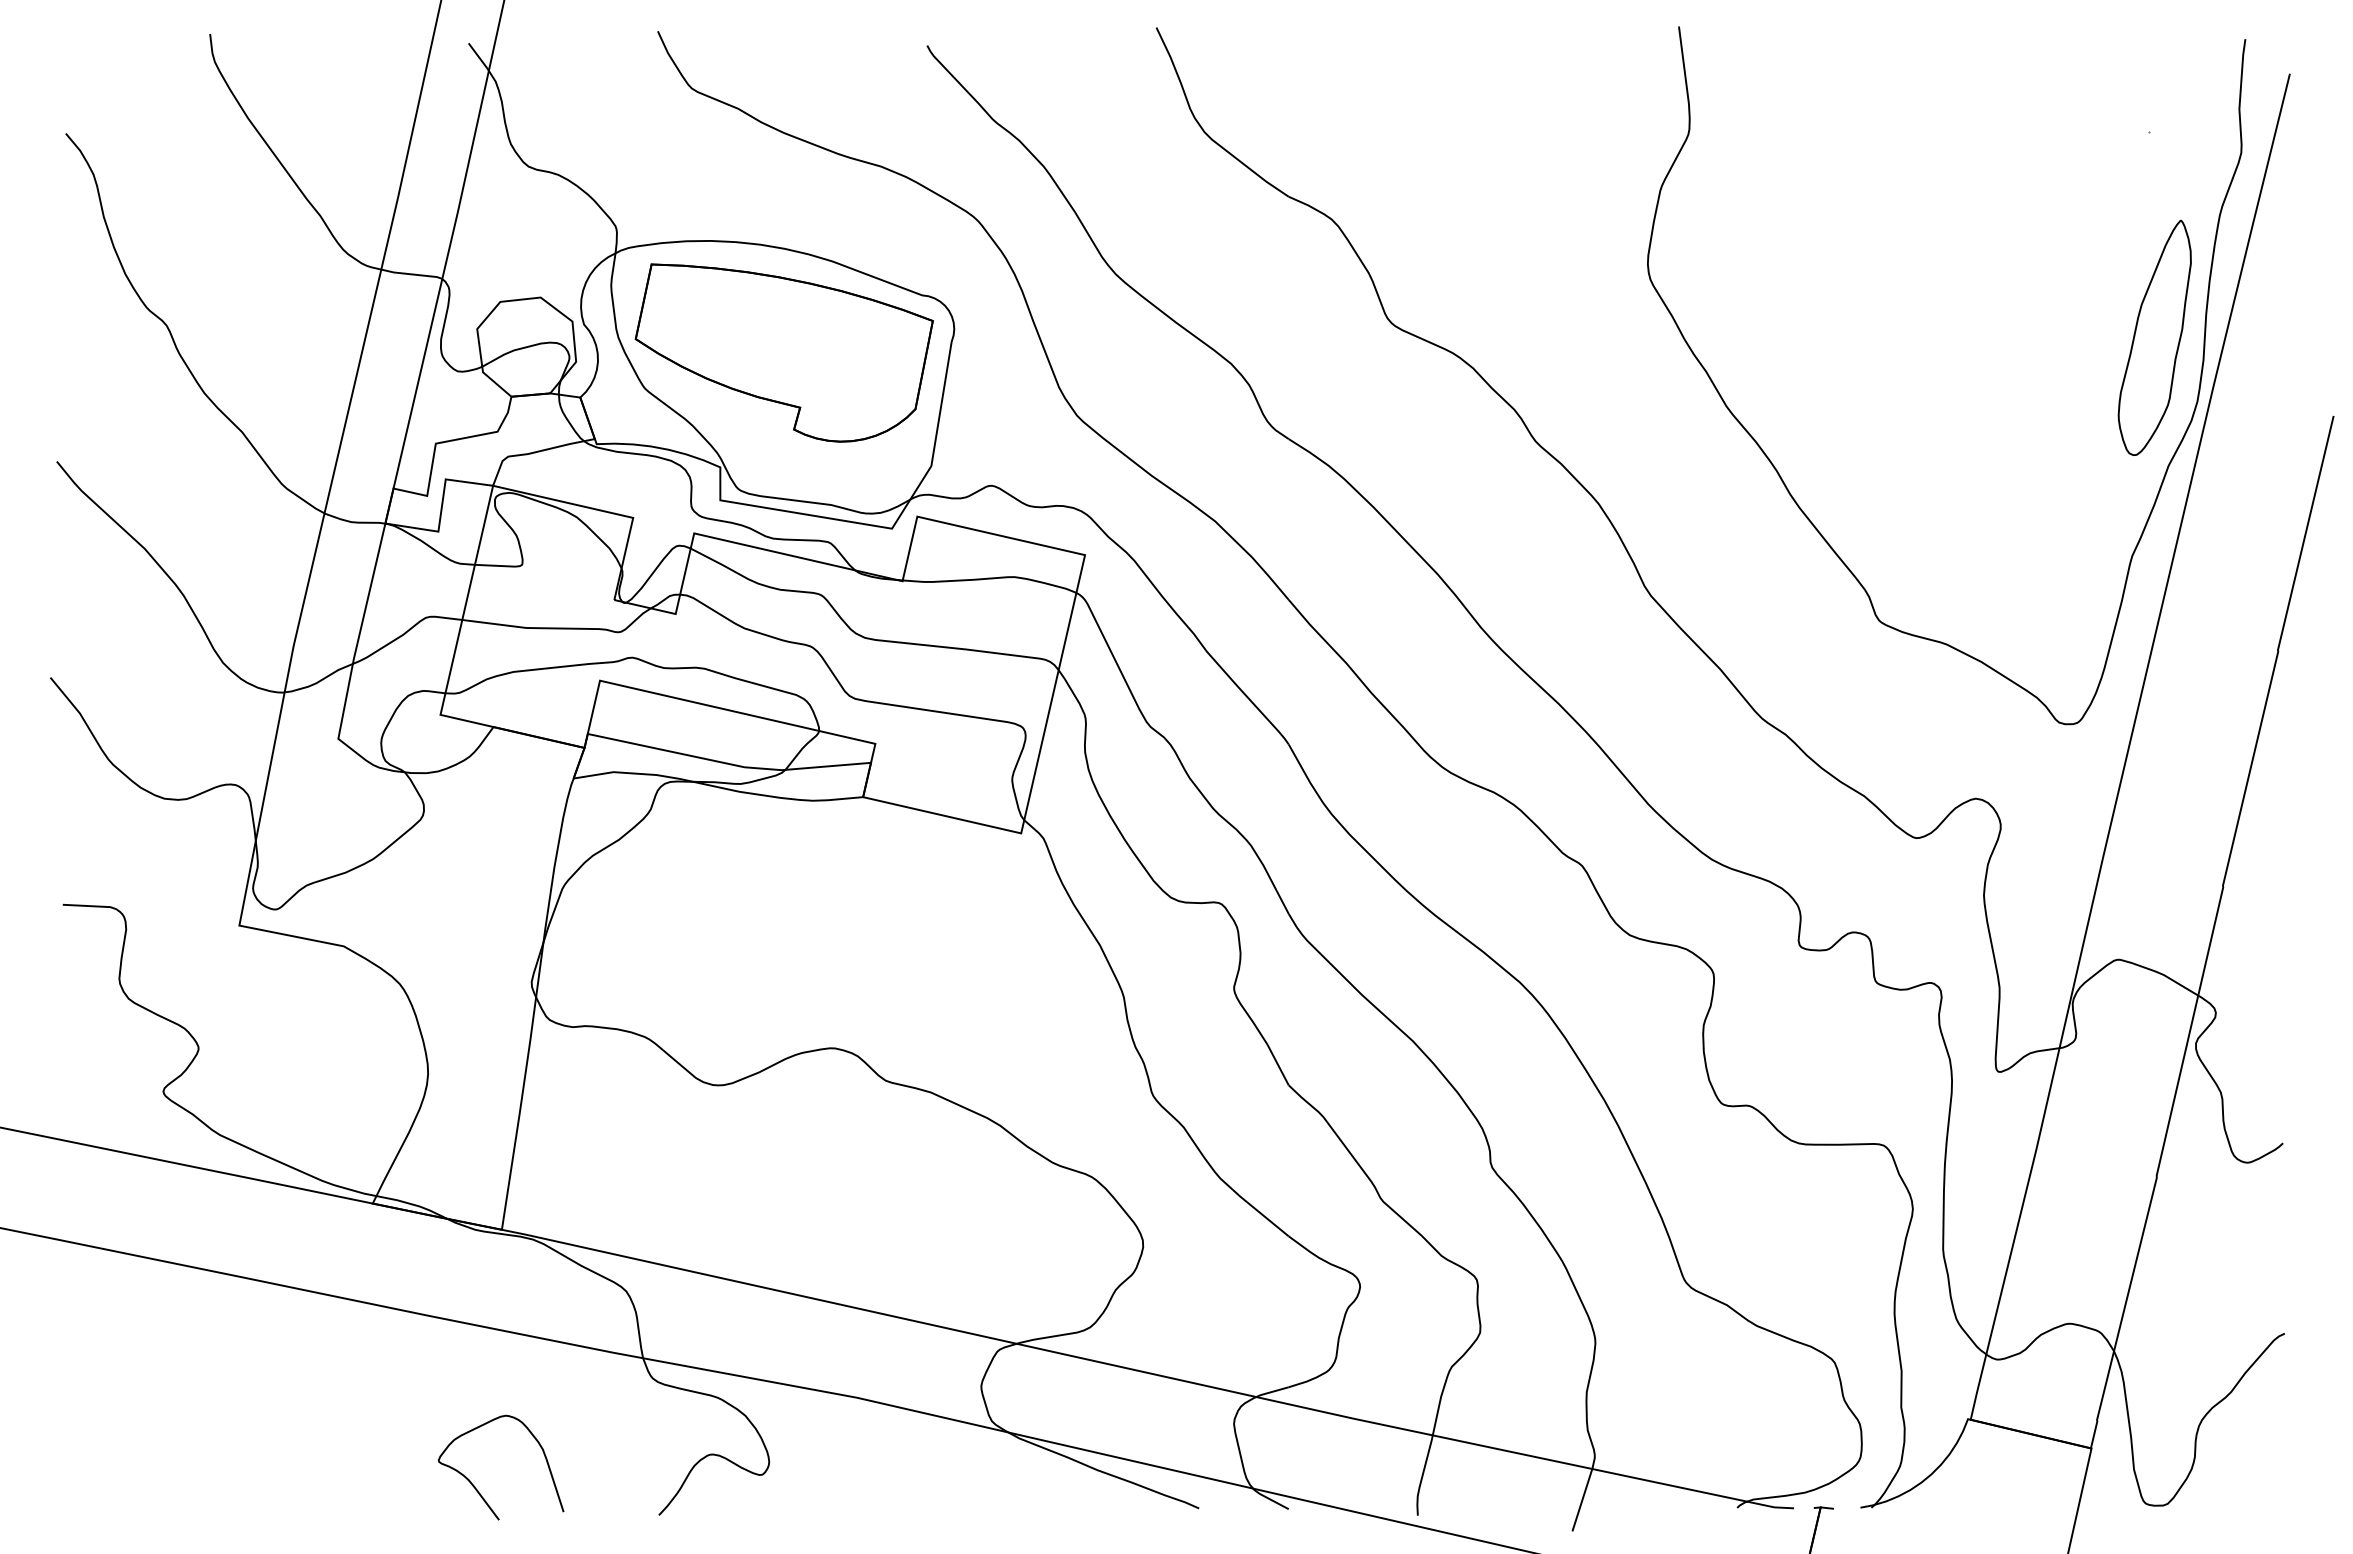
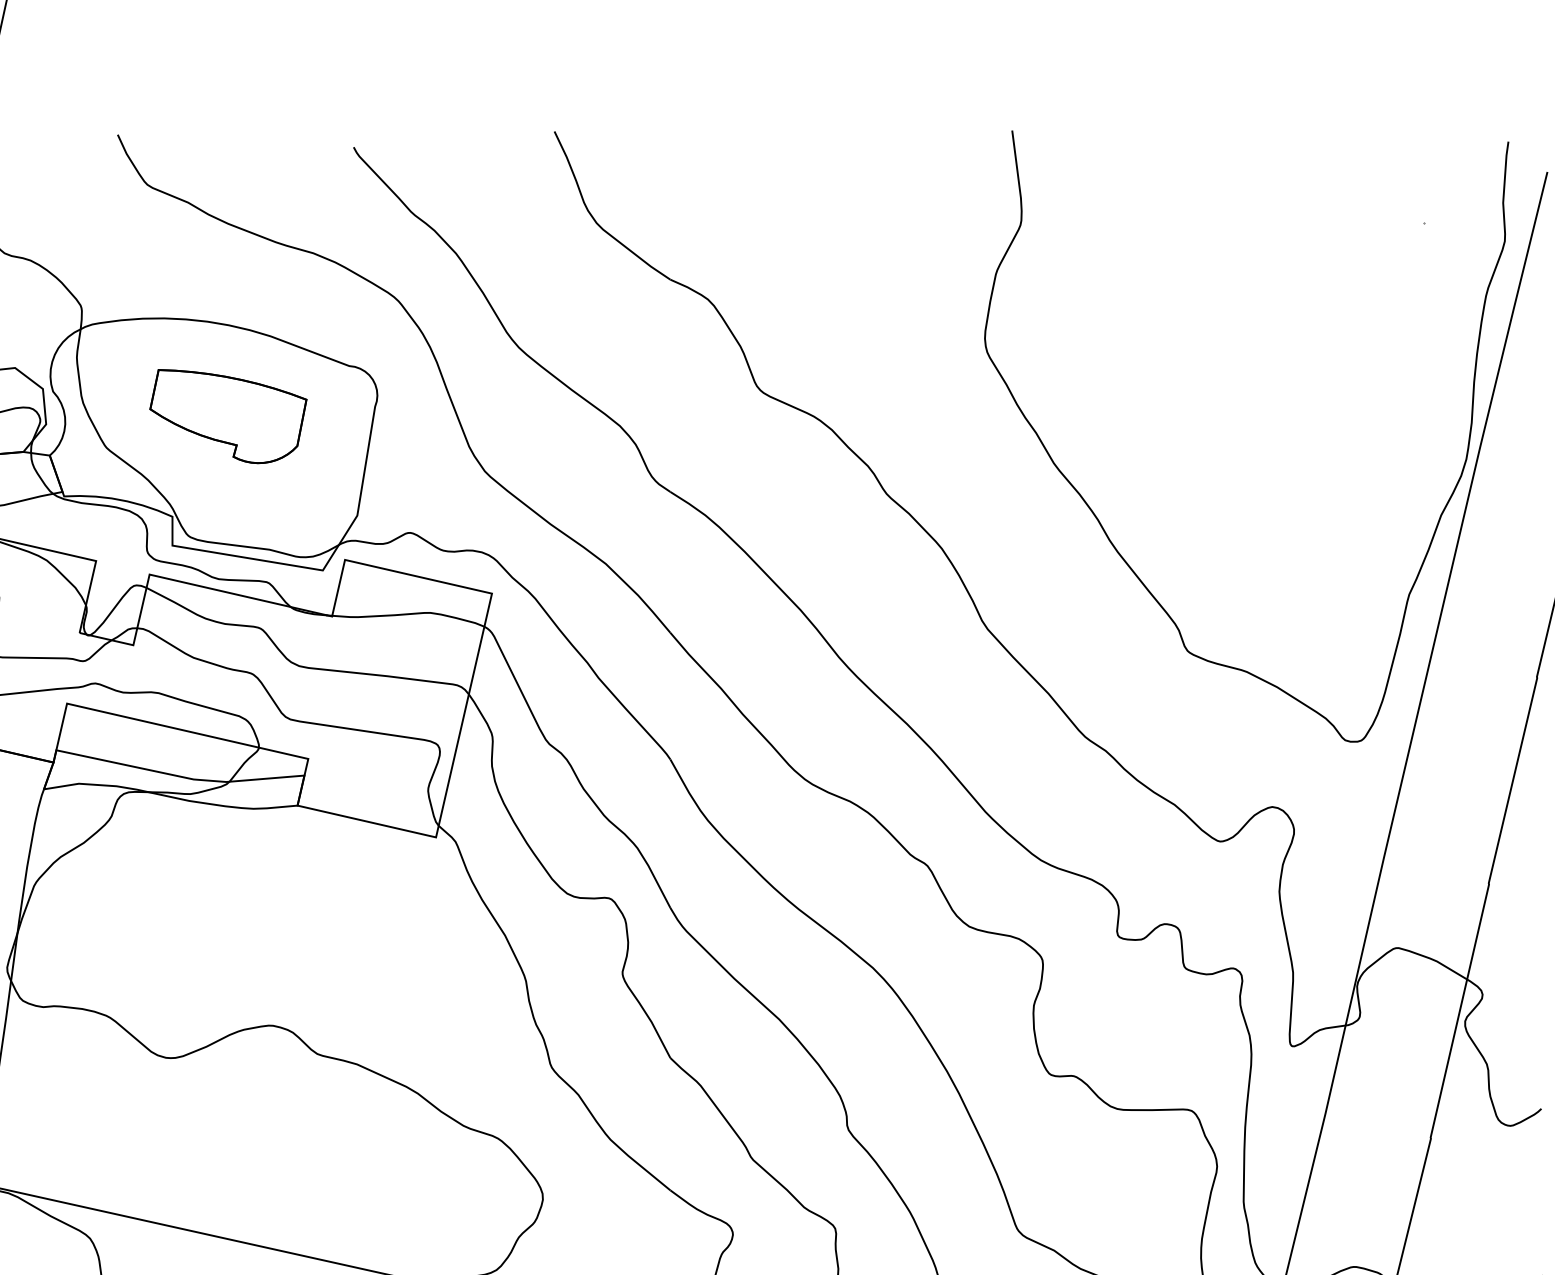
part: (2154, 337) -> (1428, 402), removed
part: (783, 352) -> (227, 416), size x0.6

